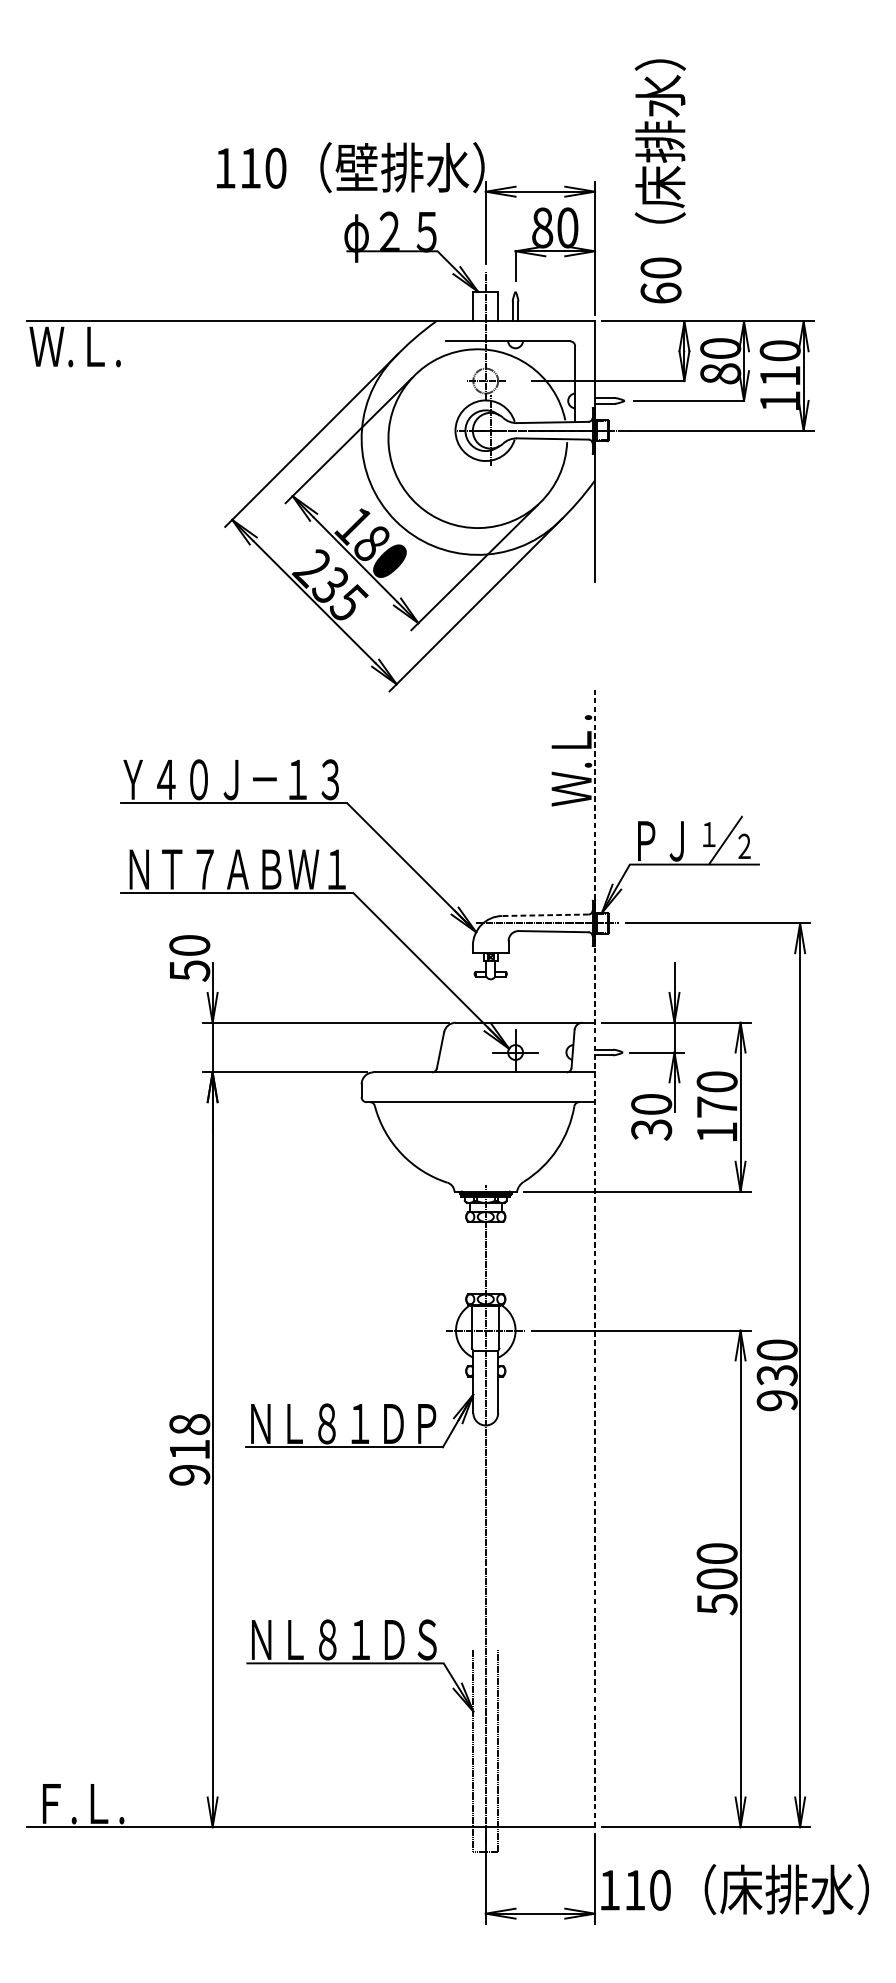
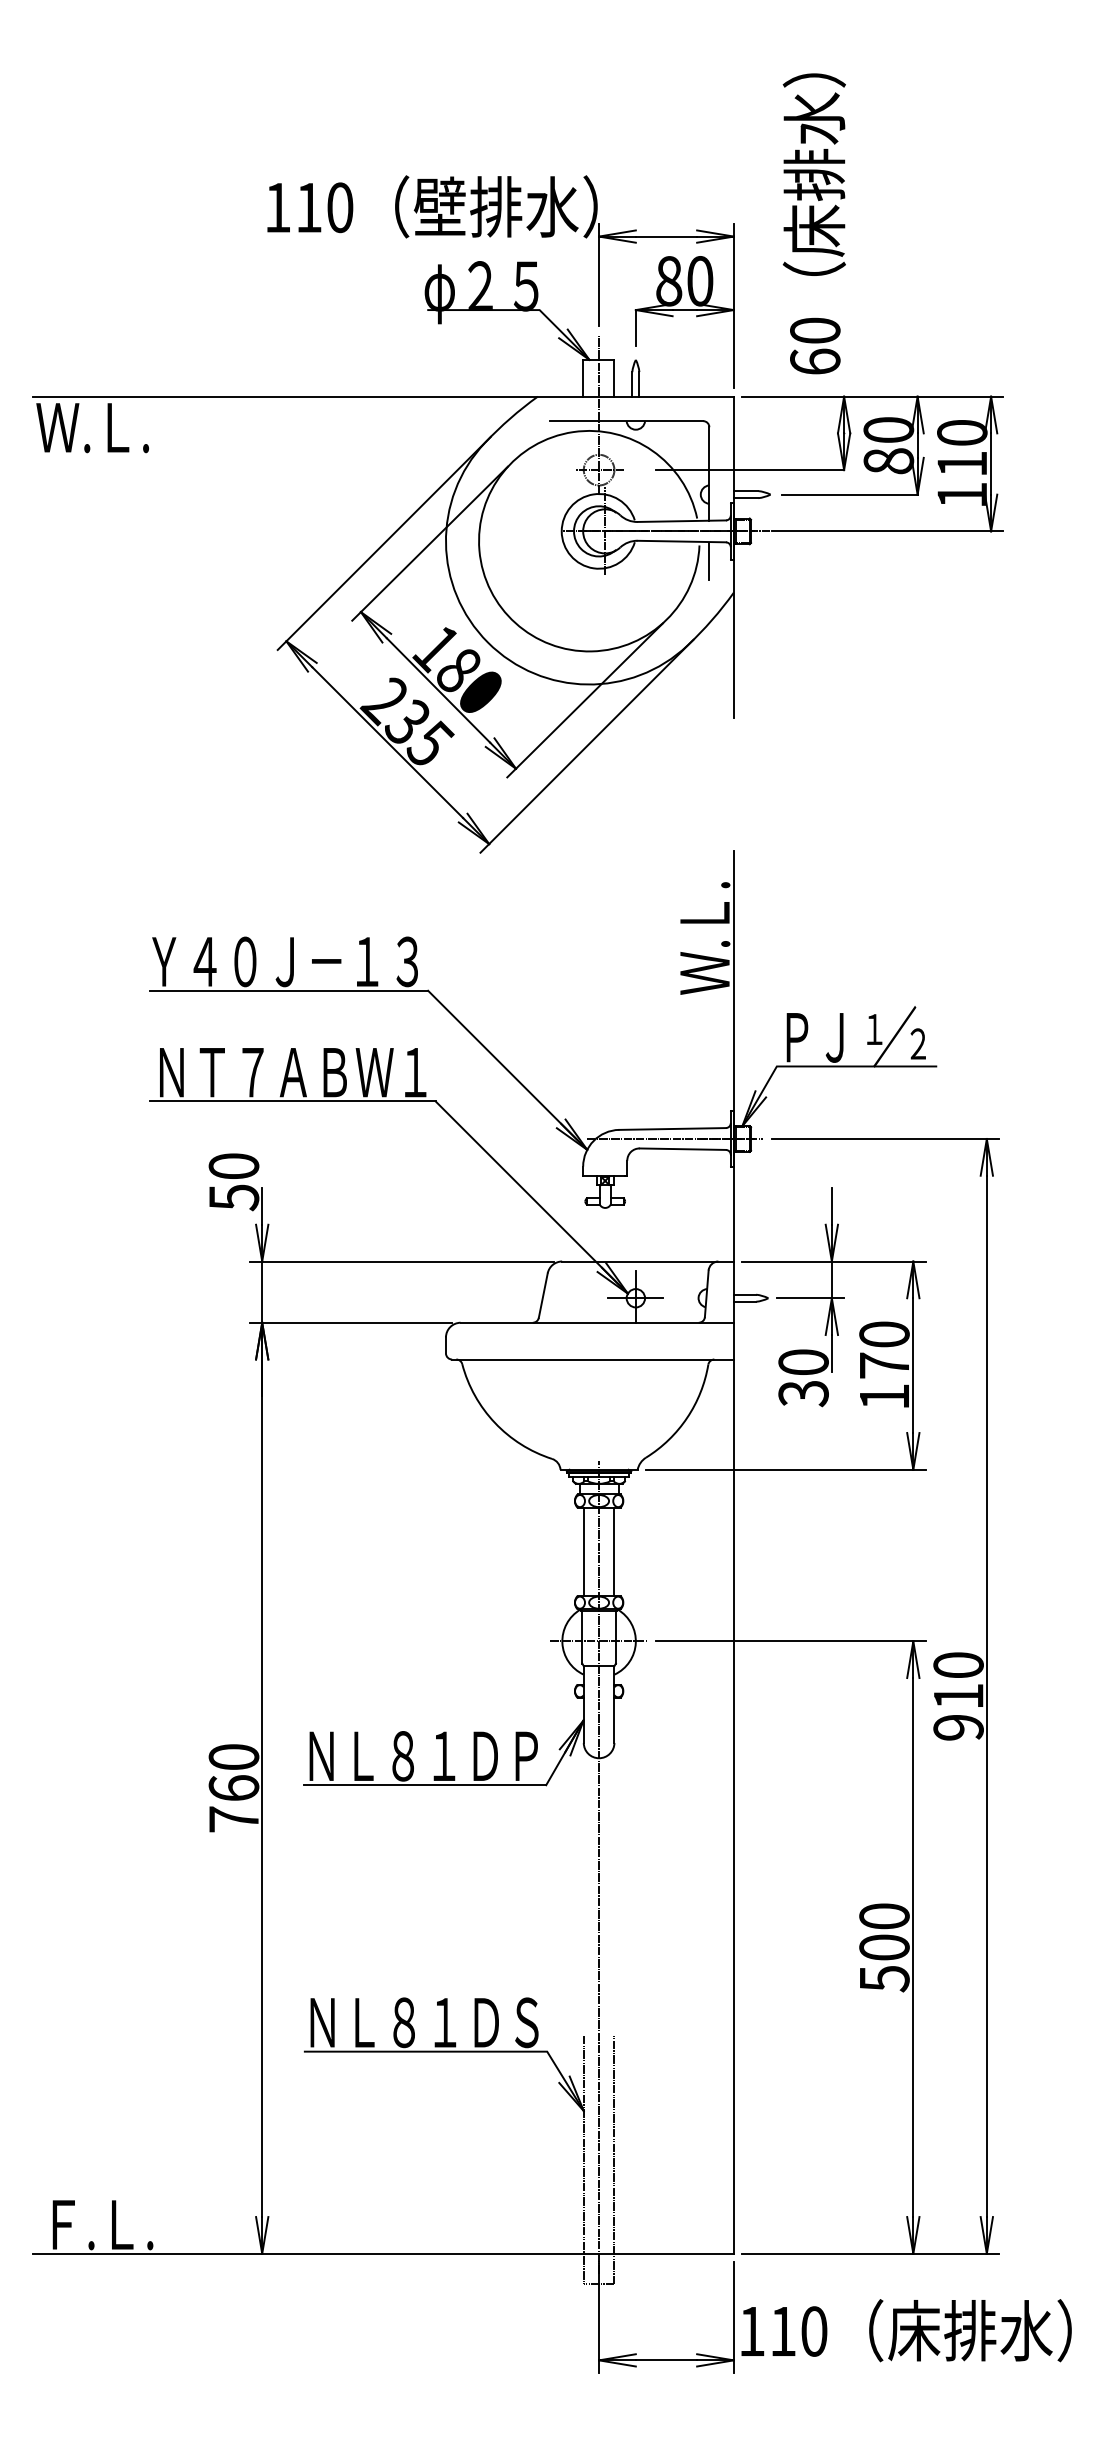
line: (575, 455) -> (709, 561), added
line: (545, 914) -> (672, 1128), dashed -> solid
line: (473, 1257) -> (583, 1551), added
line: (498, 1257) -> (614, 1551), added
line: (594, 1257) -> (733, 1551), dashed -> solid
text: (777, 1376) -> (958, 1697), 930 -> 910
text: (189, 1450) -> (233, 1788), 918 -> 760

